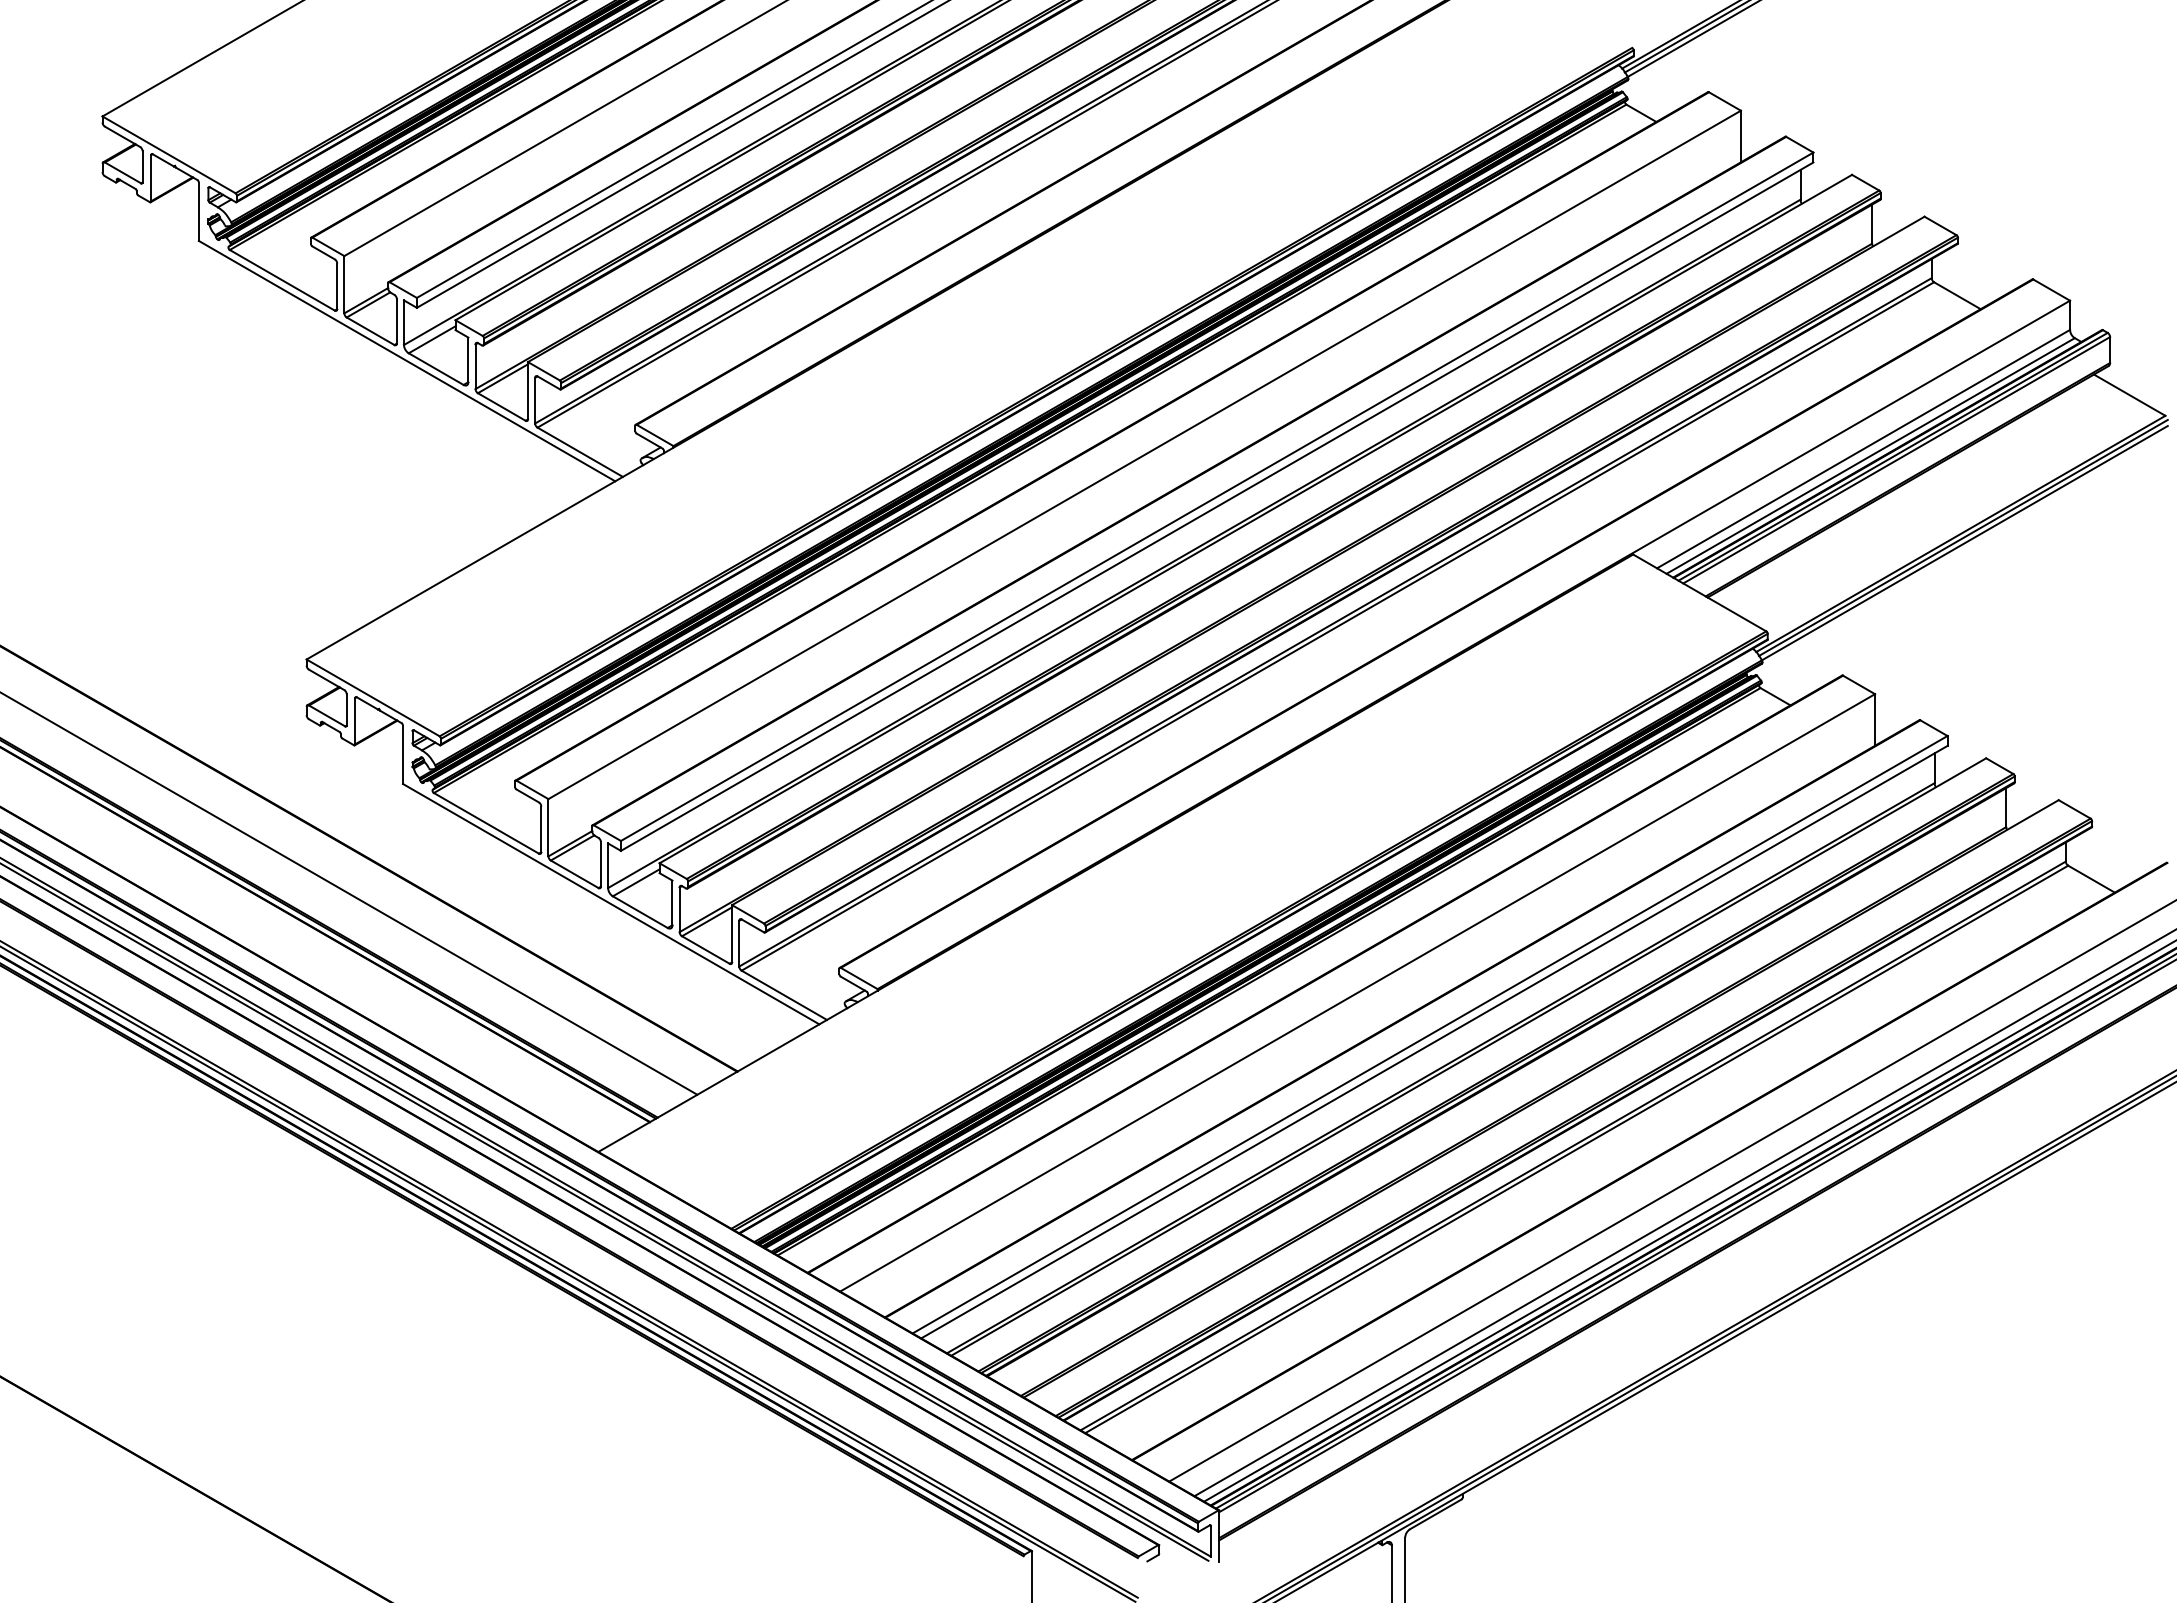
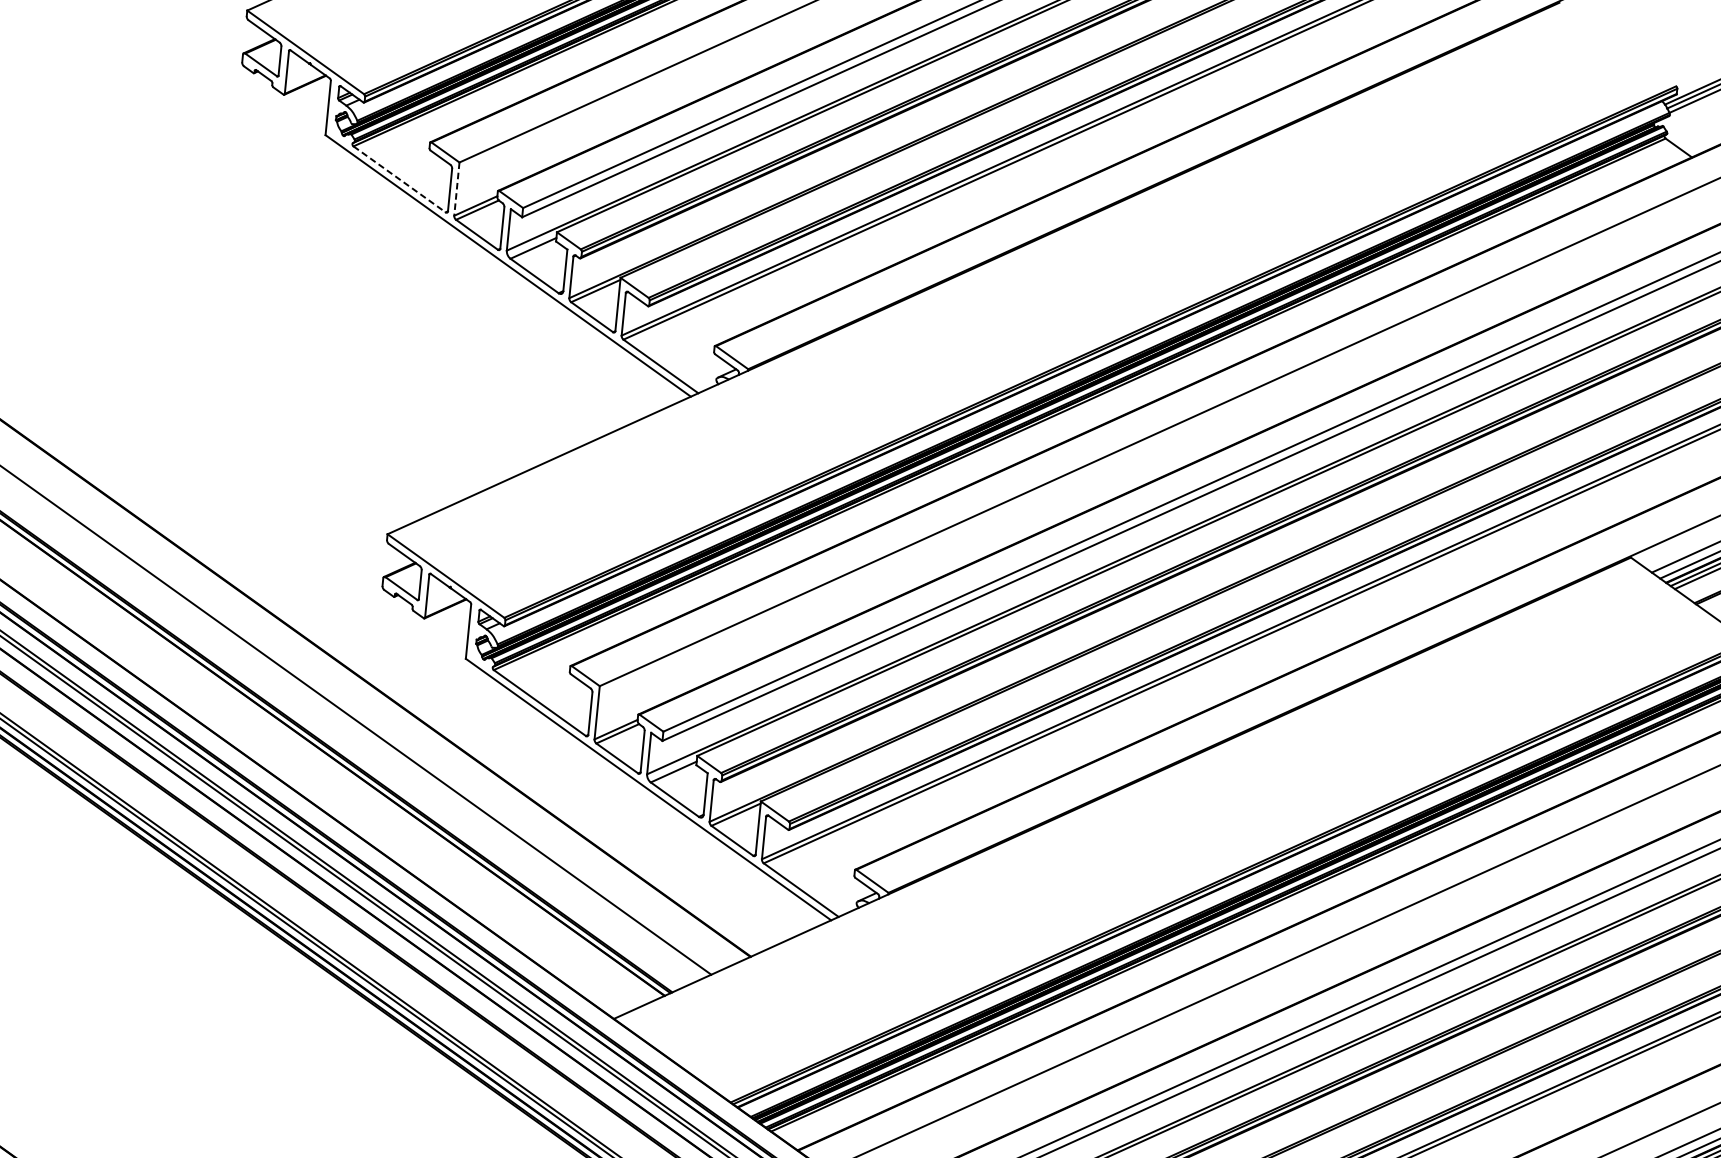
line: (282, 280) -> (399, 179), solid -> dashed
line: (344, 284) -> (457, 188), solid -> dashed

